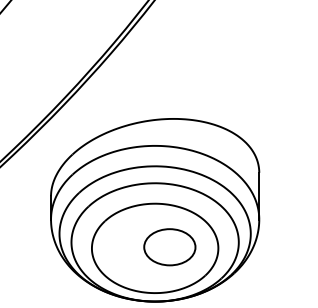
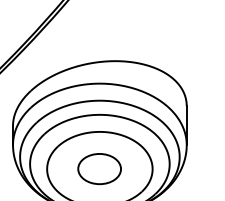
part: (169, 247) -> (99, 169), moved

